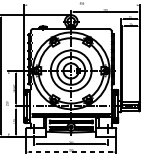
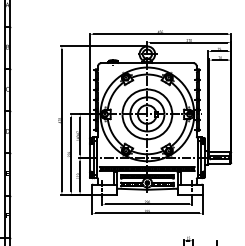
line: (81, 5) -> (160, 34), added
line: (9, 103) -> (71, 154), added
line: (70, 152) -> (146, 213), dashed -> solid

